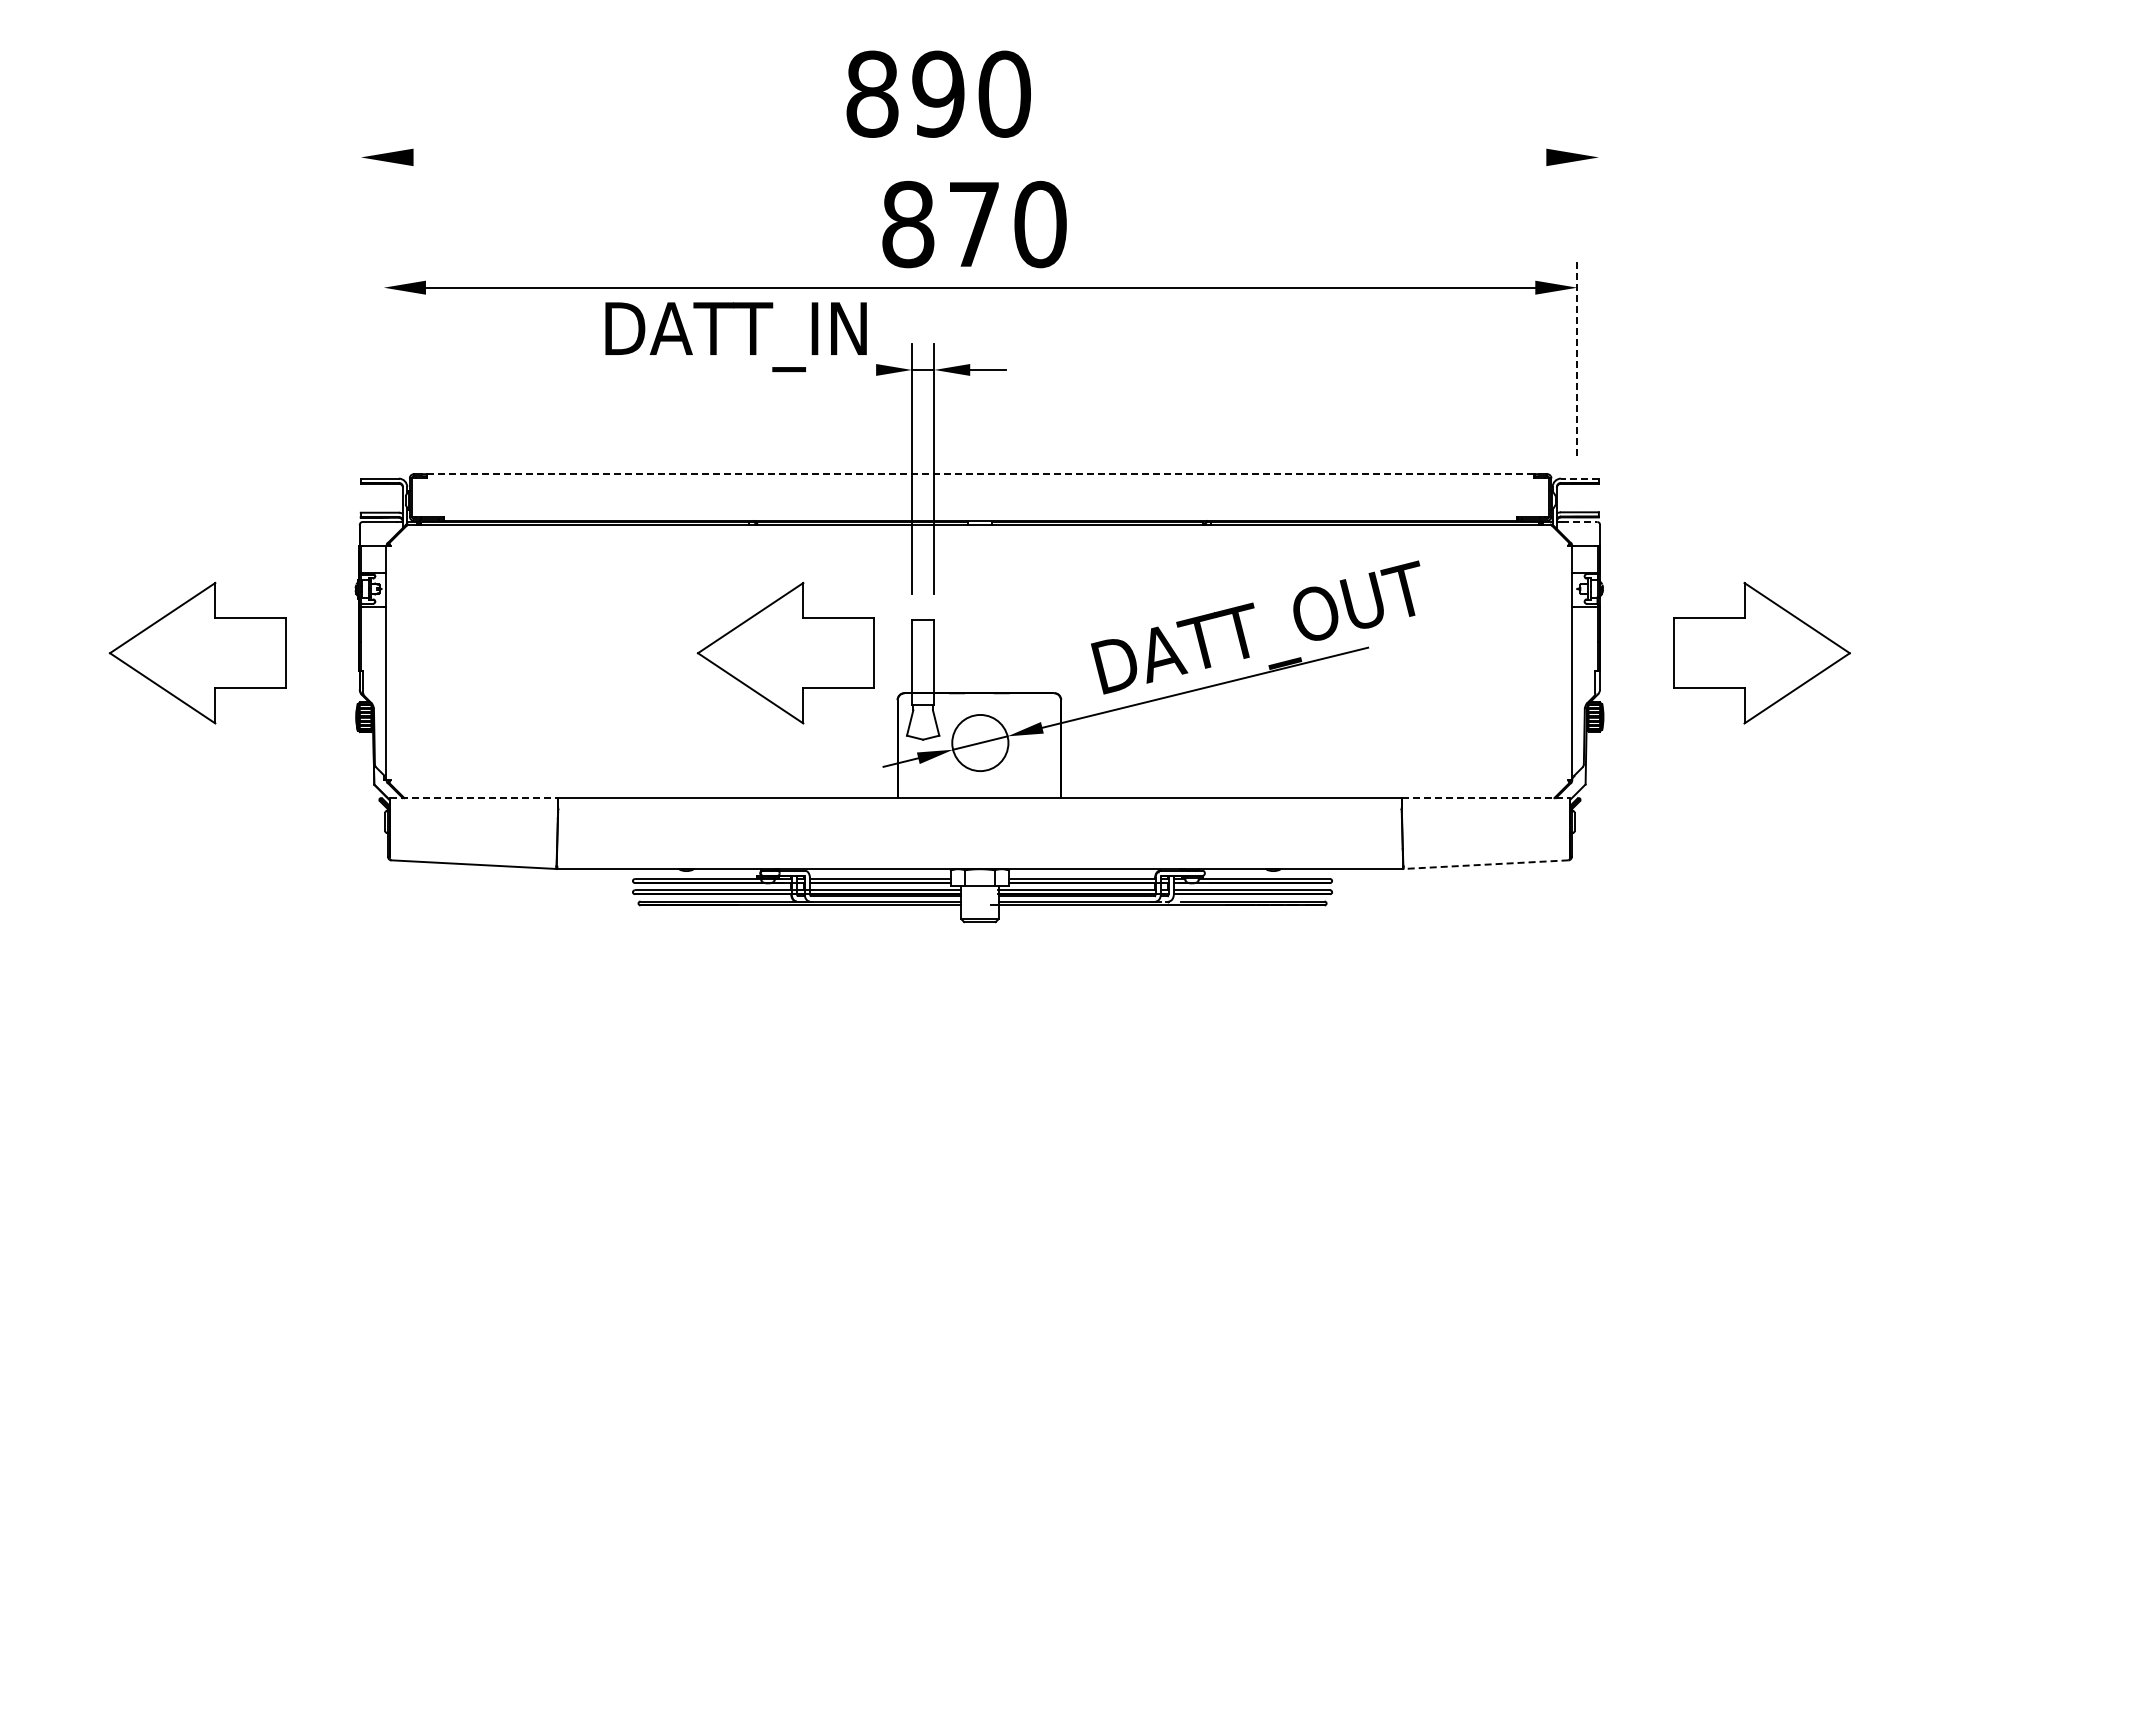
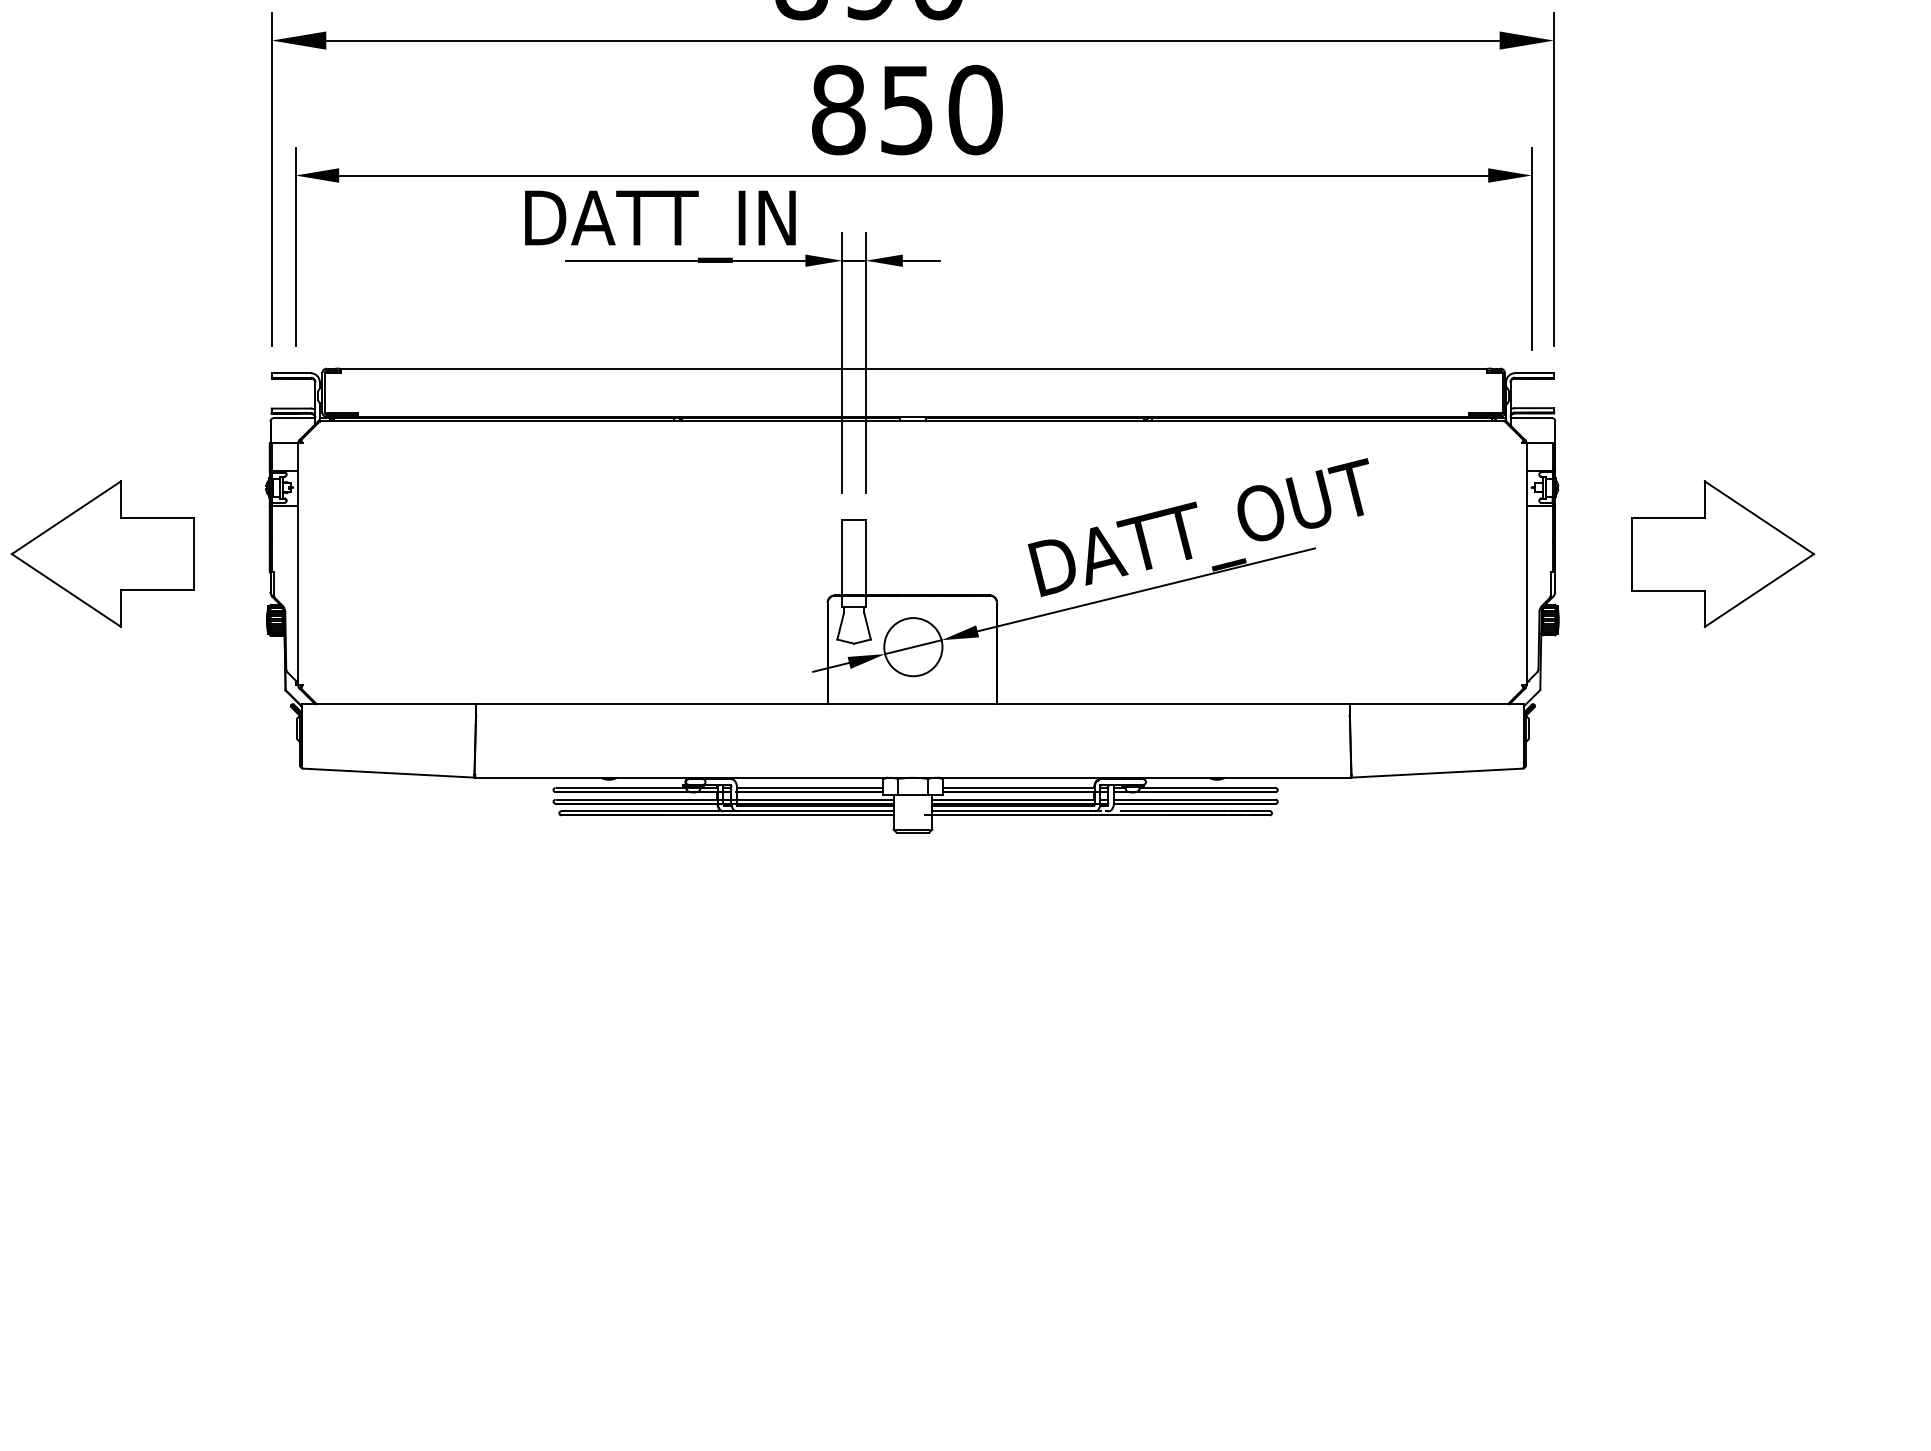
line: (979, 157) -> (912, 40), added
text: (973, 225) -> (906, 111), 870 -> 850
line: (360, 291) -> (271, 179), added
line: (1599, 291) -> (1554, 179), added
line: (383, 356) -> (295, 246), added
line: (1577, 358) -> (1531, 248), dashed -> solid
line: (760, 369) -> (685, 260), added
line: (981, 474) -> (914, 368), dashed -> solid
line: (1580, 478) -> (1535, 373), dashed -> solid
line: (1580, 522) -> (1535, 418), dashed -> solid
part: (785, 653) -> (711, 554), removed
line: (474, 798) -> (389, 704), dashed -> solid
line: (1486, 798) -> (1437, 704), dashed -> solid
line: (1485, 864) -> (1436, 772), dashed -> solid

